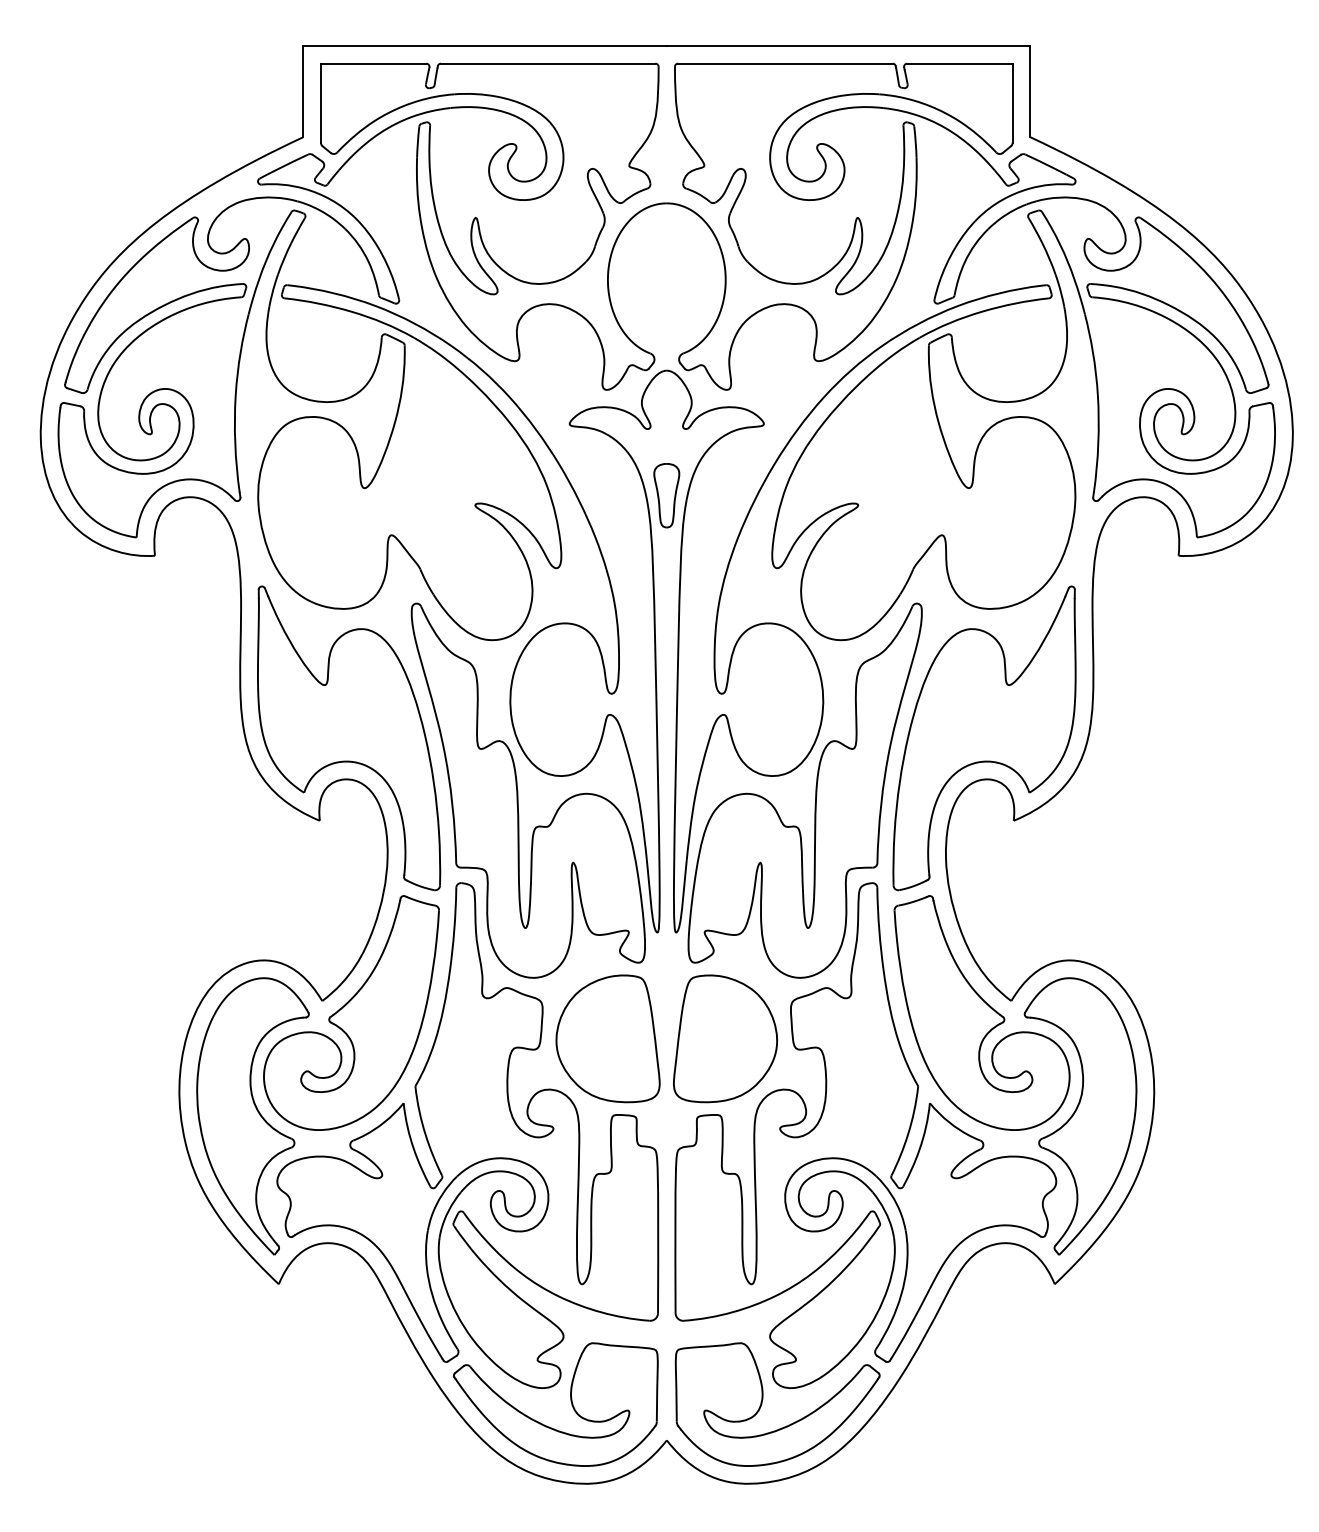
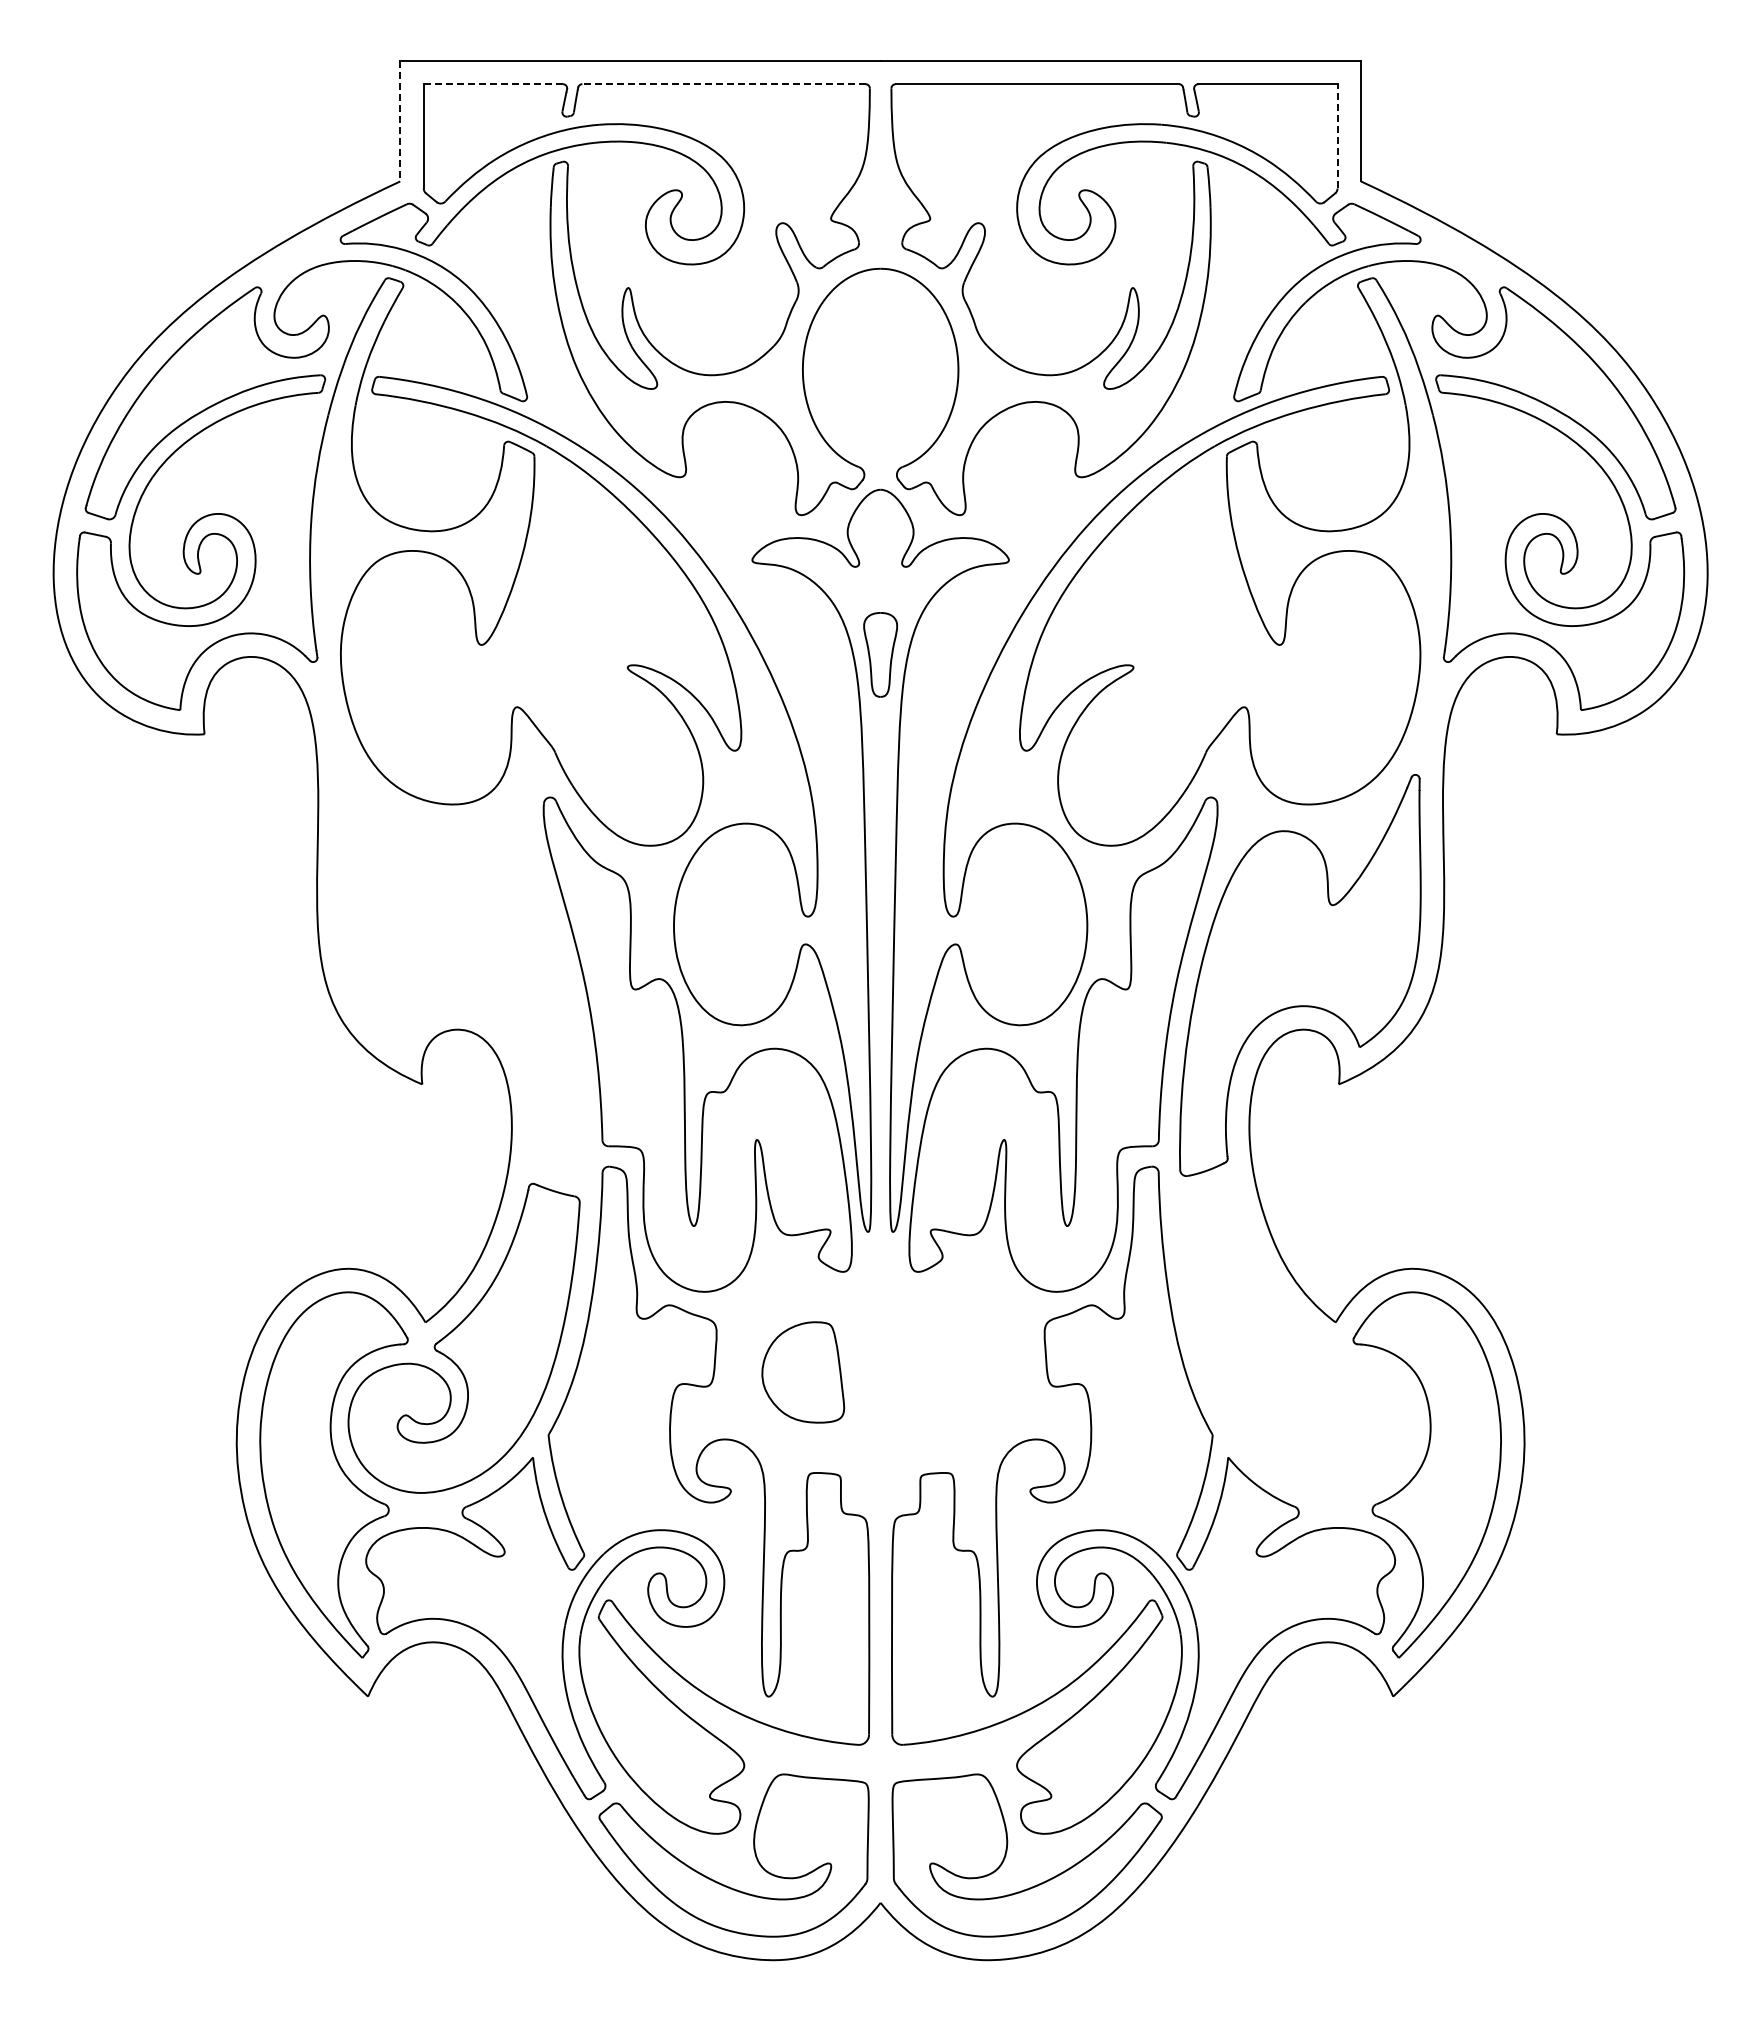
line: (373, 63) -> (493, 84), solid -> dashed
line: (548, 63) -> (724, 84), solid -> dashed
line: (303, 91) -> (400, 121), solid -> dashed
line: (1012, 102) -> (1337, 135), solid -> dashed
part: (348, 738) -> (460, 975), removed
part: (981, 1012) -> (1296, 1337), removed
part: (608, 1038) -> (803, 1372), size x0.6
part: (725, 1038) -> (958, 1372), removed

